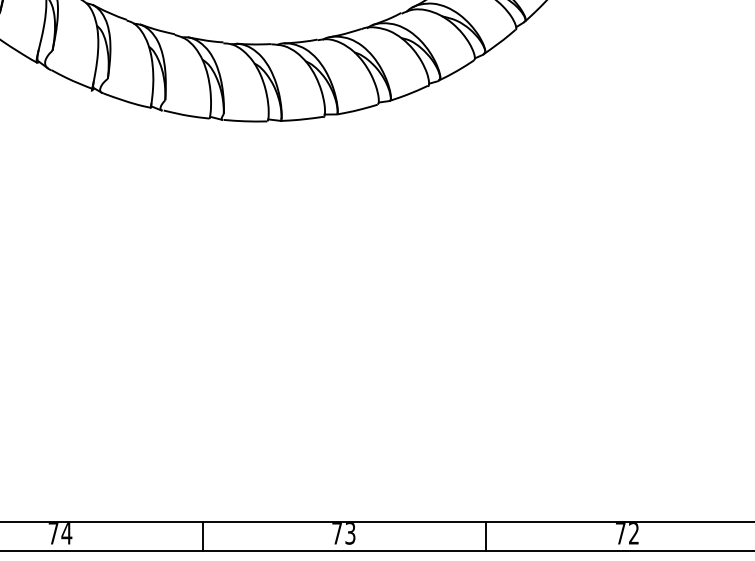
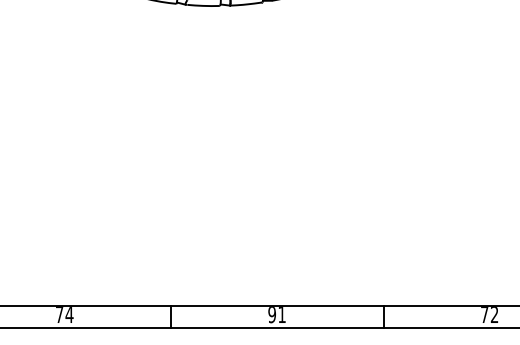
text: (343, 533) -> (276, 314), 73 -> 91

